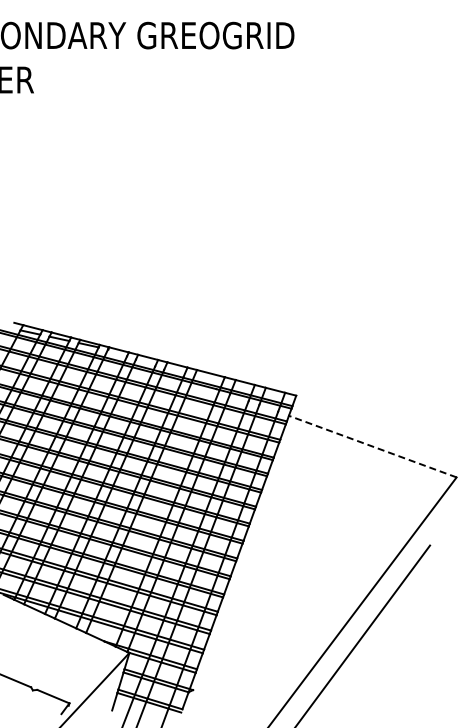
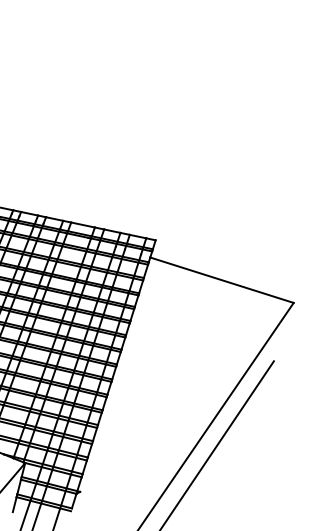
line: (372, 446) -> (221, 280), dashed -> solid

